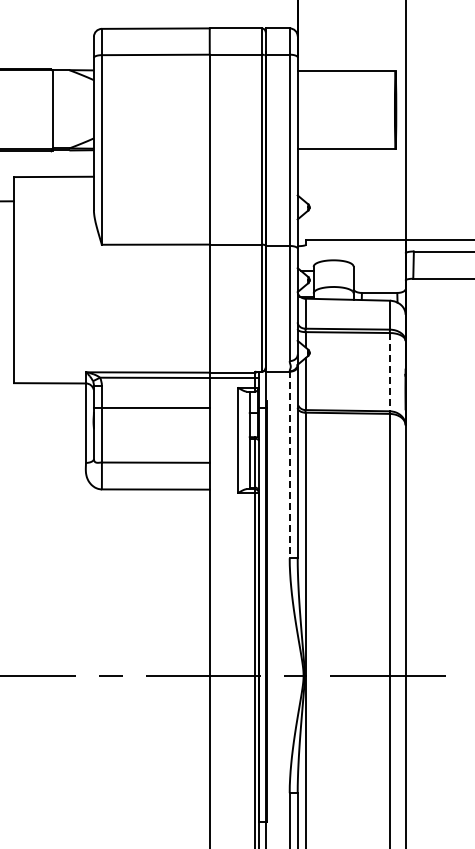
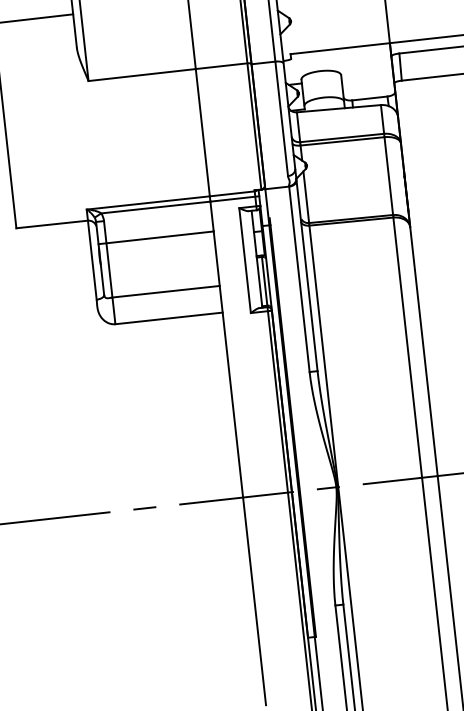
line: (389, 372) -> (388, 176), dashed -> solid
line: (289, 465) -> (299, 279), dashed -> solid

